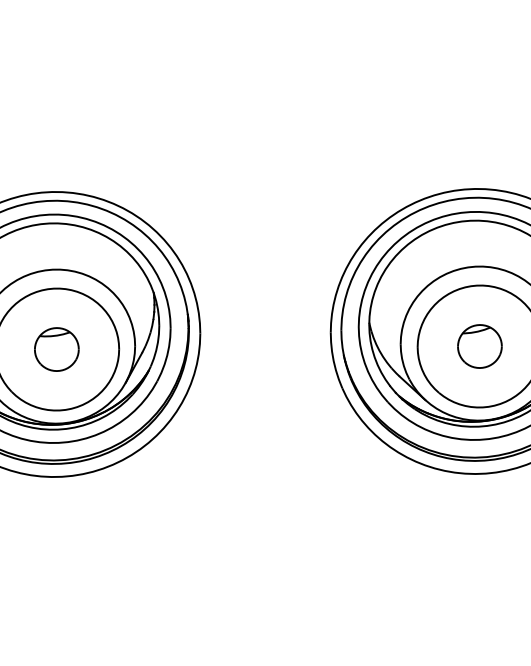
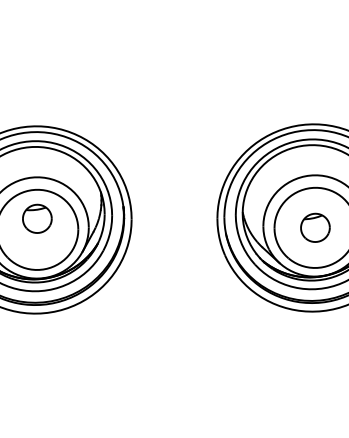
part: (57, 348) -> (37, 218), moved

